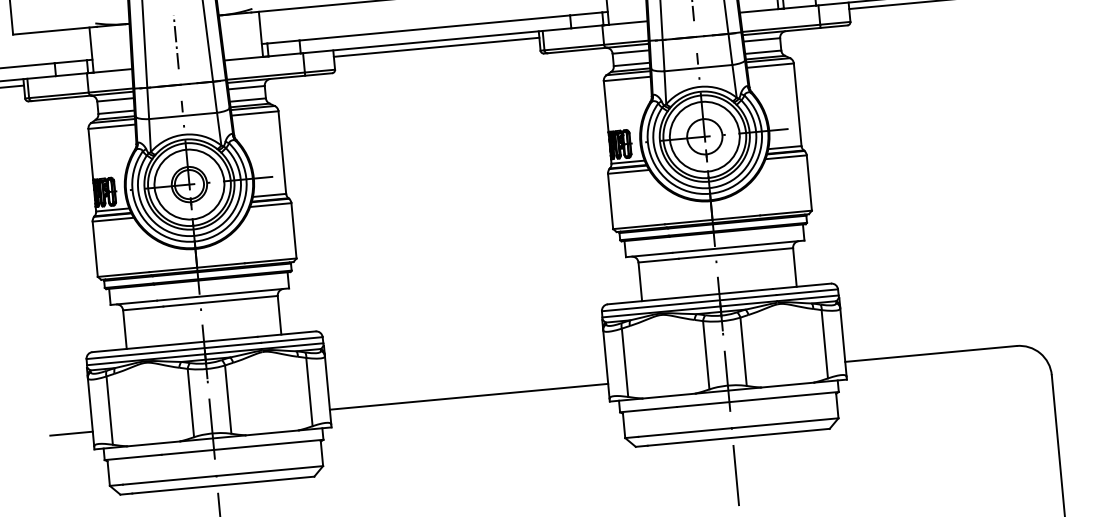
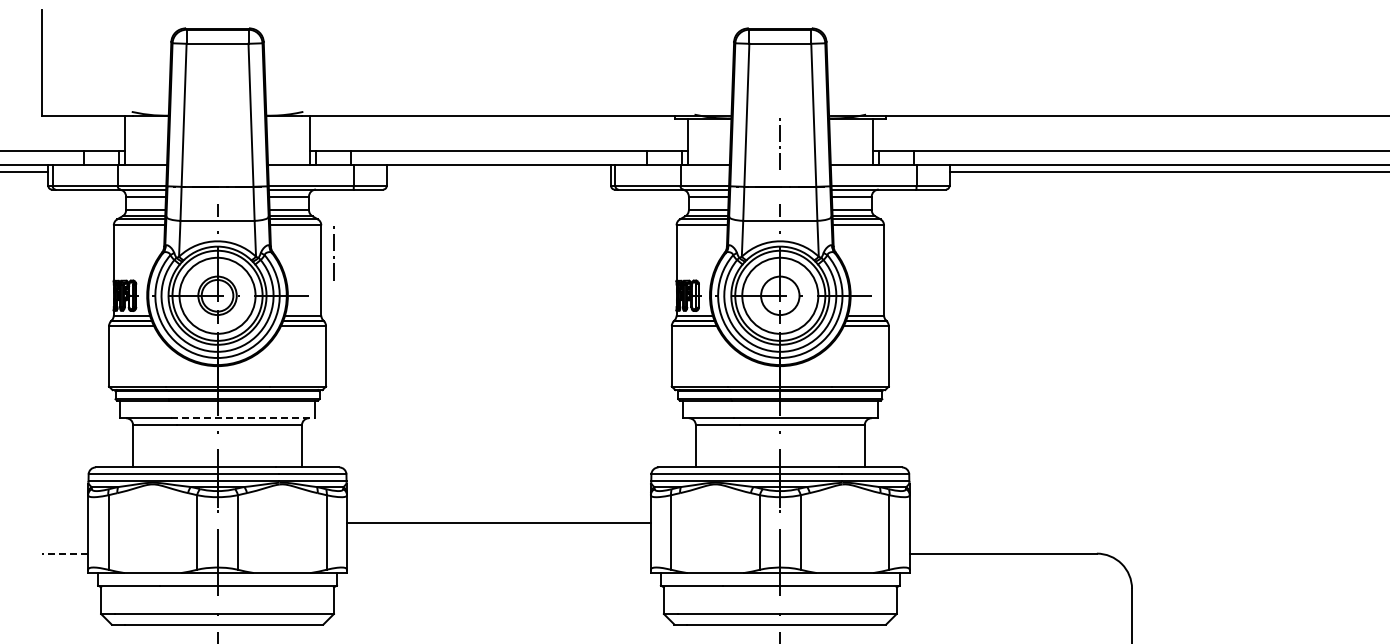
line: (176, 41) -> (333, 250), moved
line: (436, 47) -> (498, 172), removed
line: (223, 294) -> (243, 418), solid -> dashed
line: (468, 396) -> (498, 522), moved
line: (71, 433) -> (64, 553), solid -> dashed

